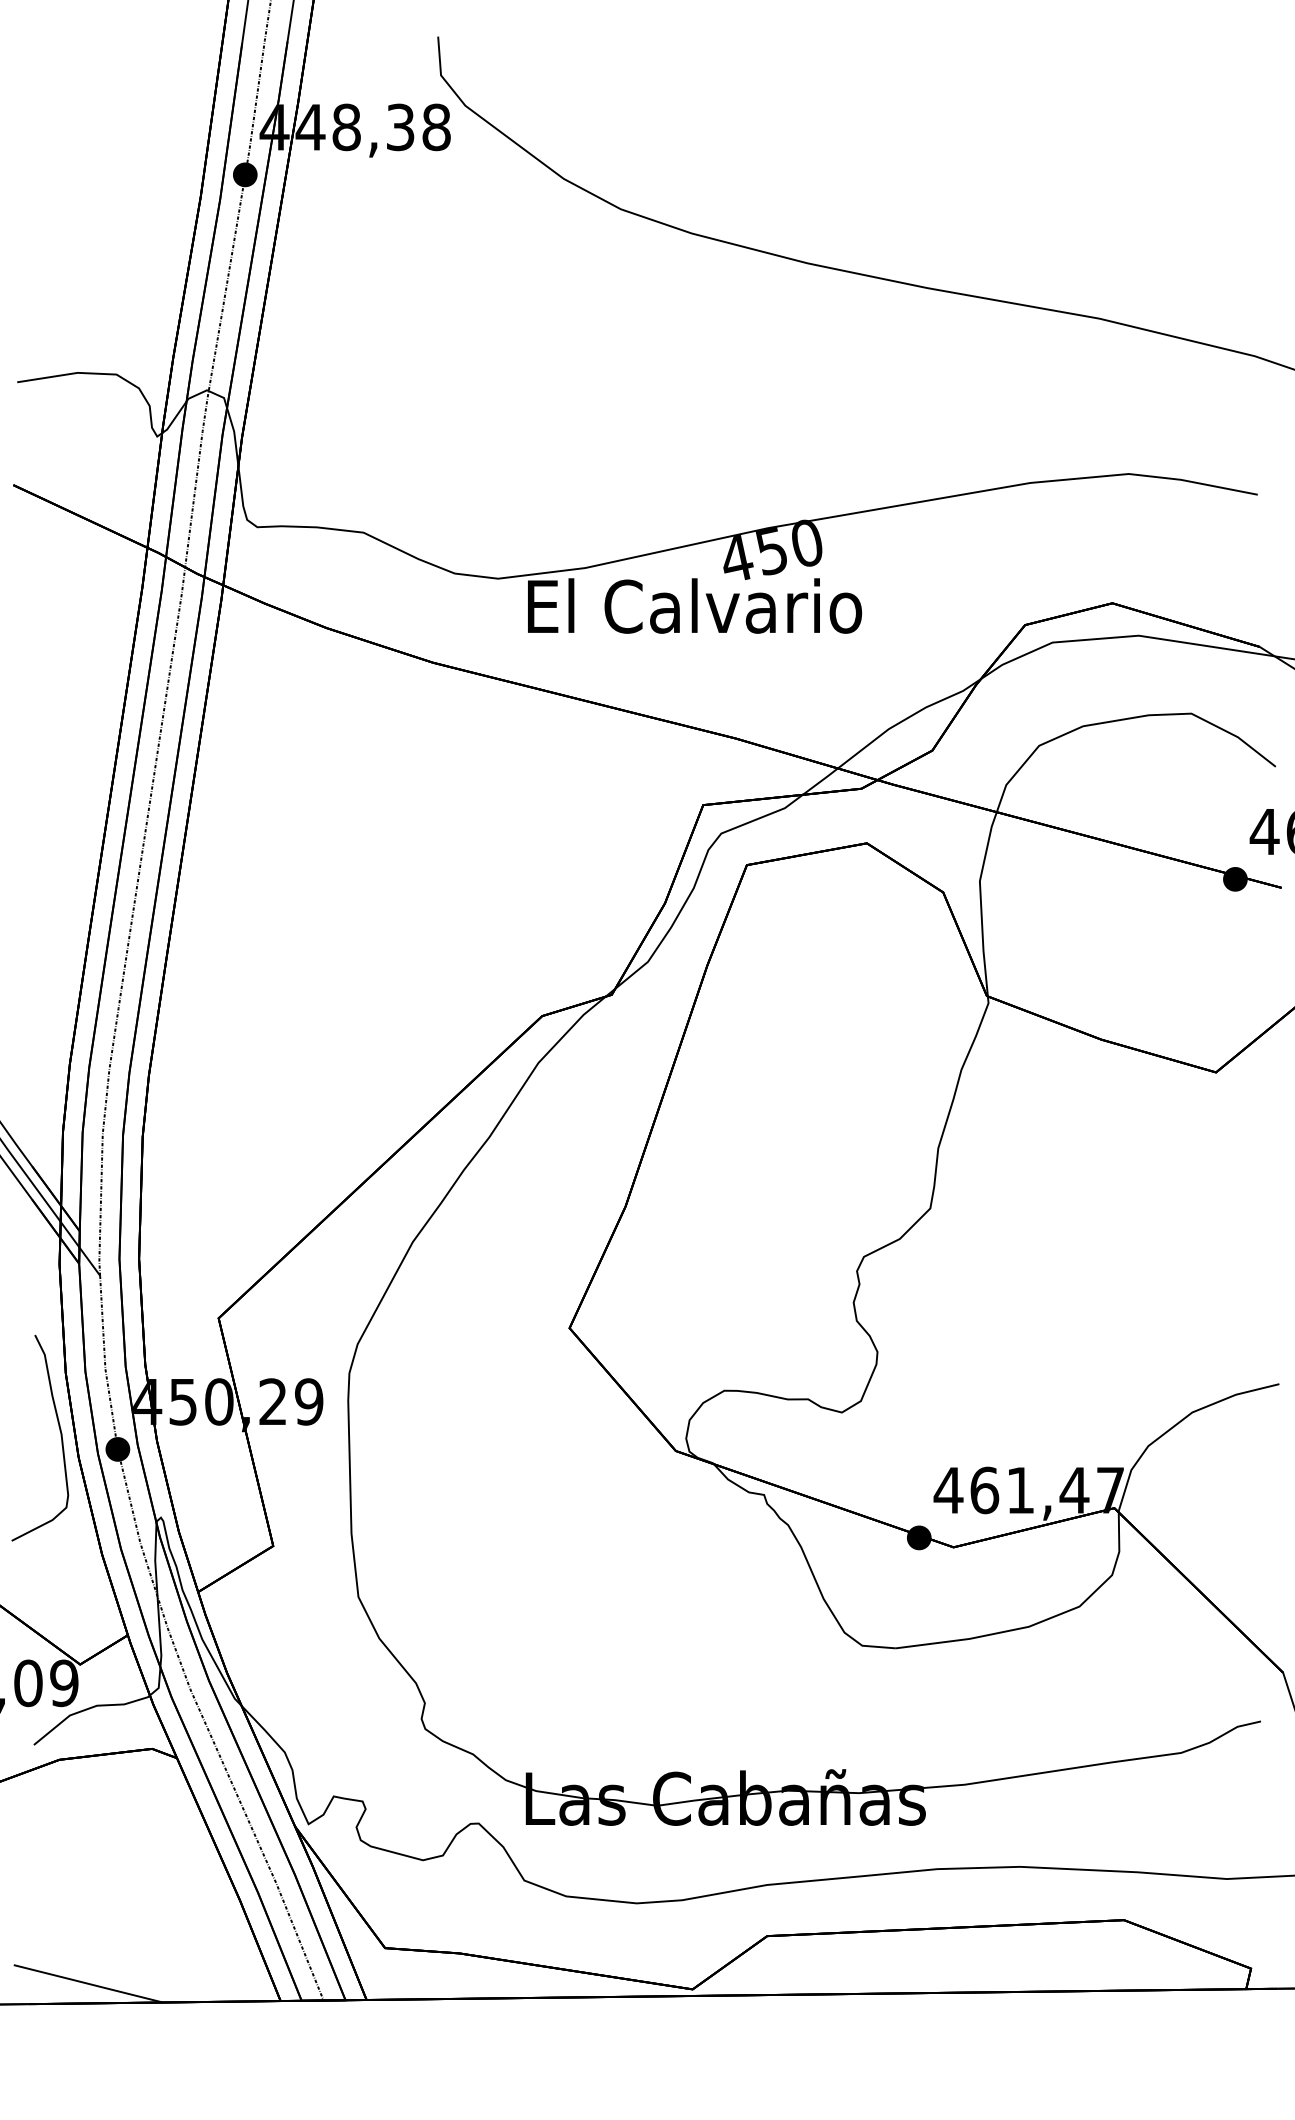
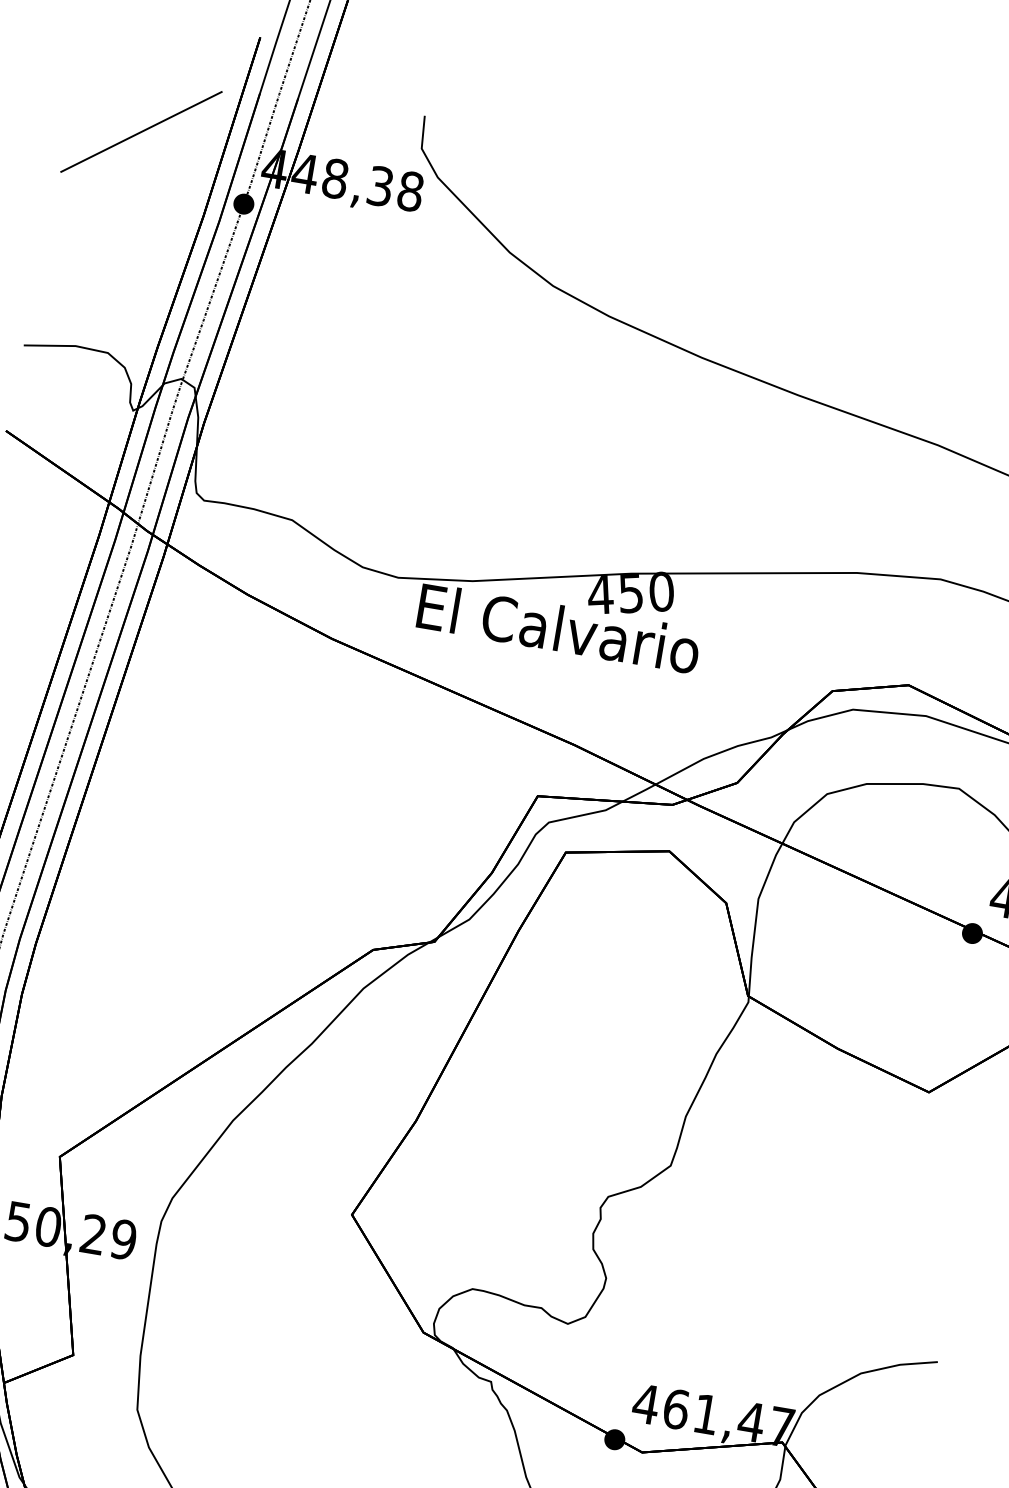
line: (111, 110) -> (141, 131), added

